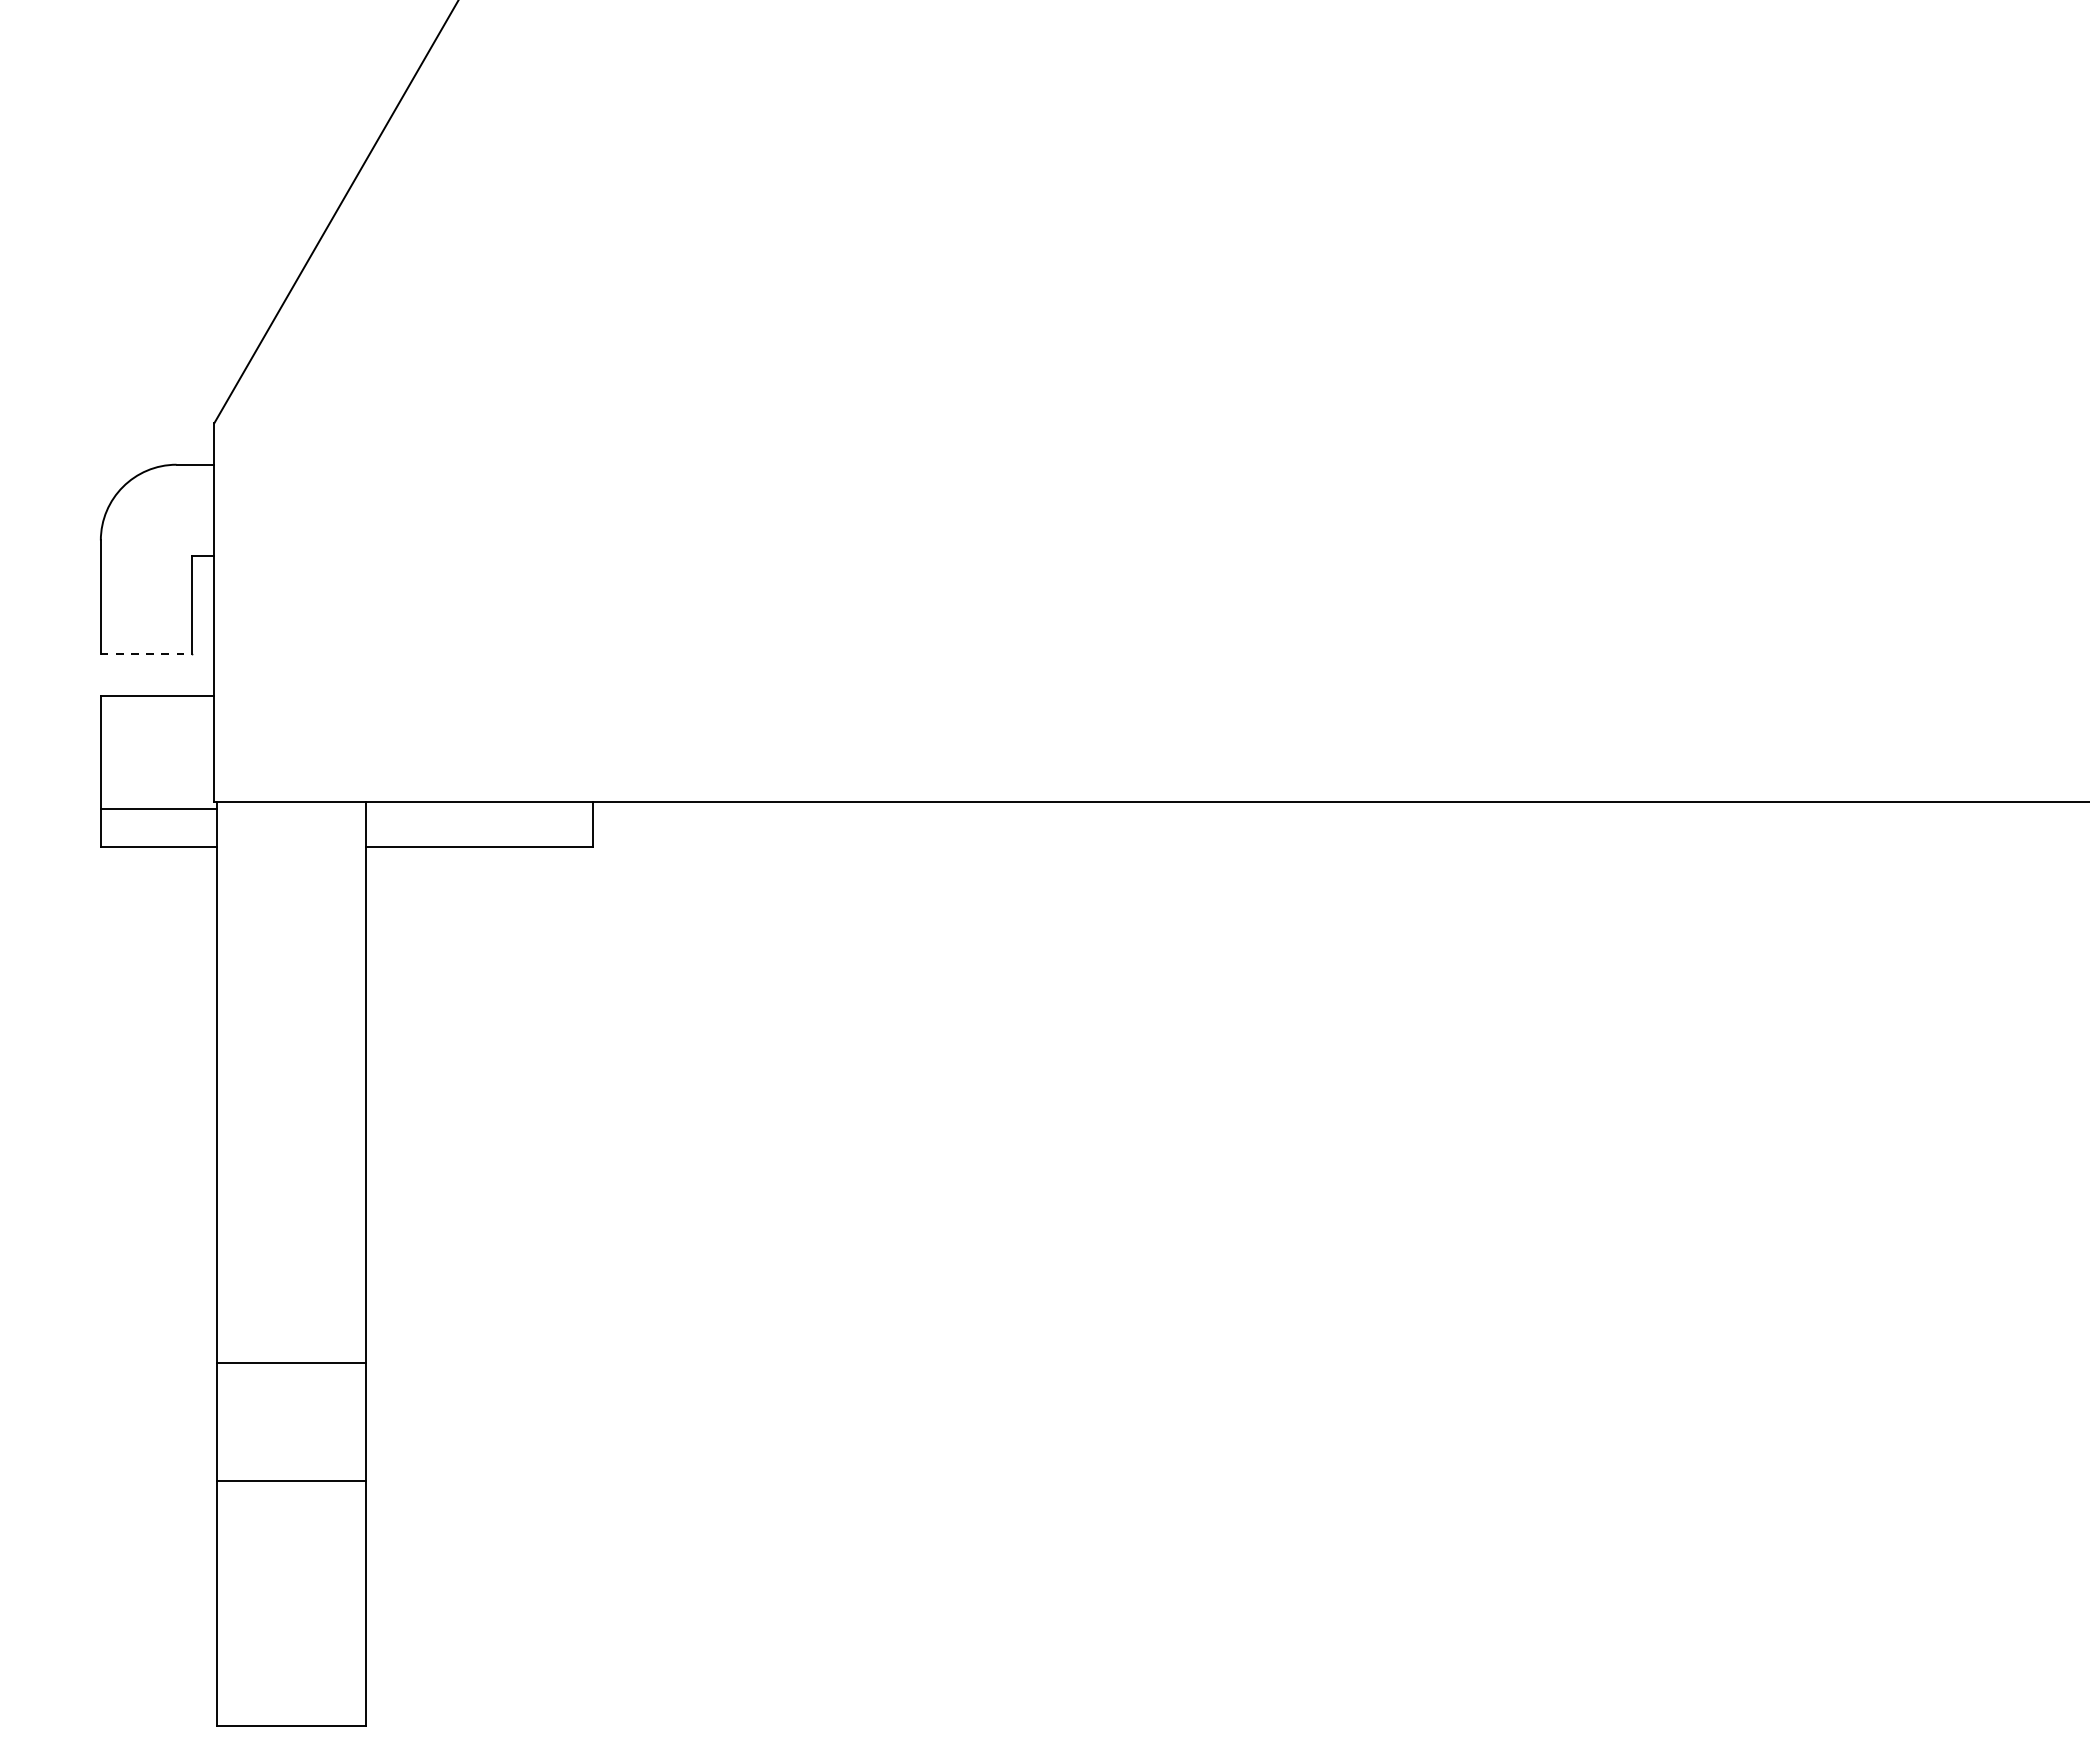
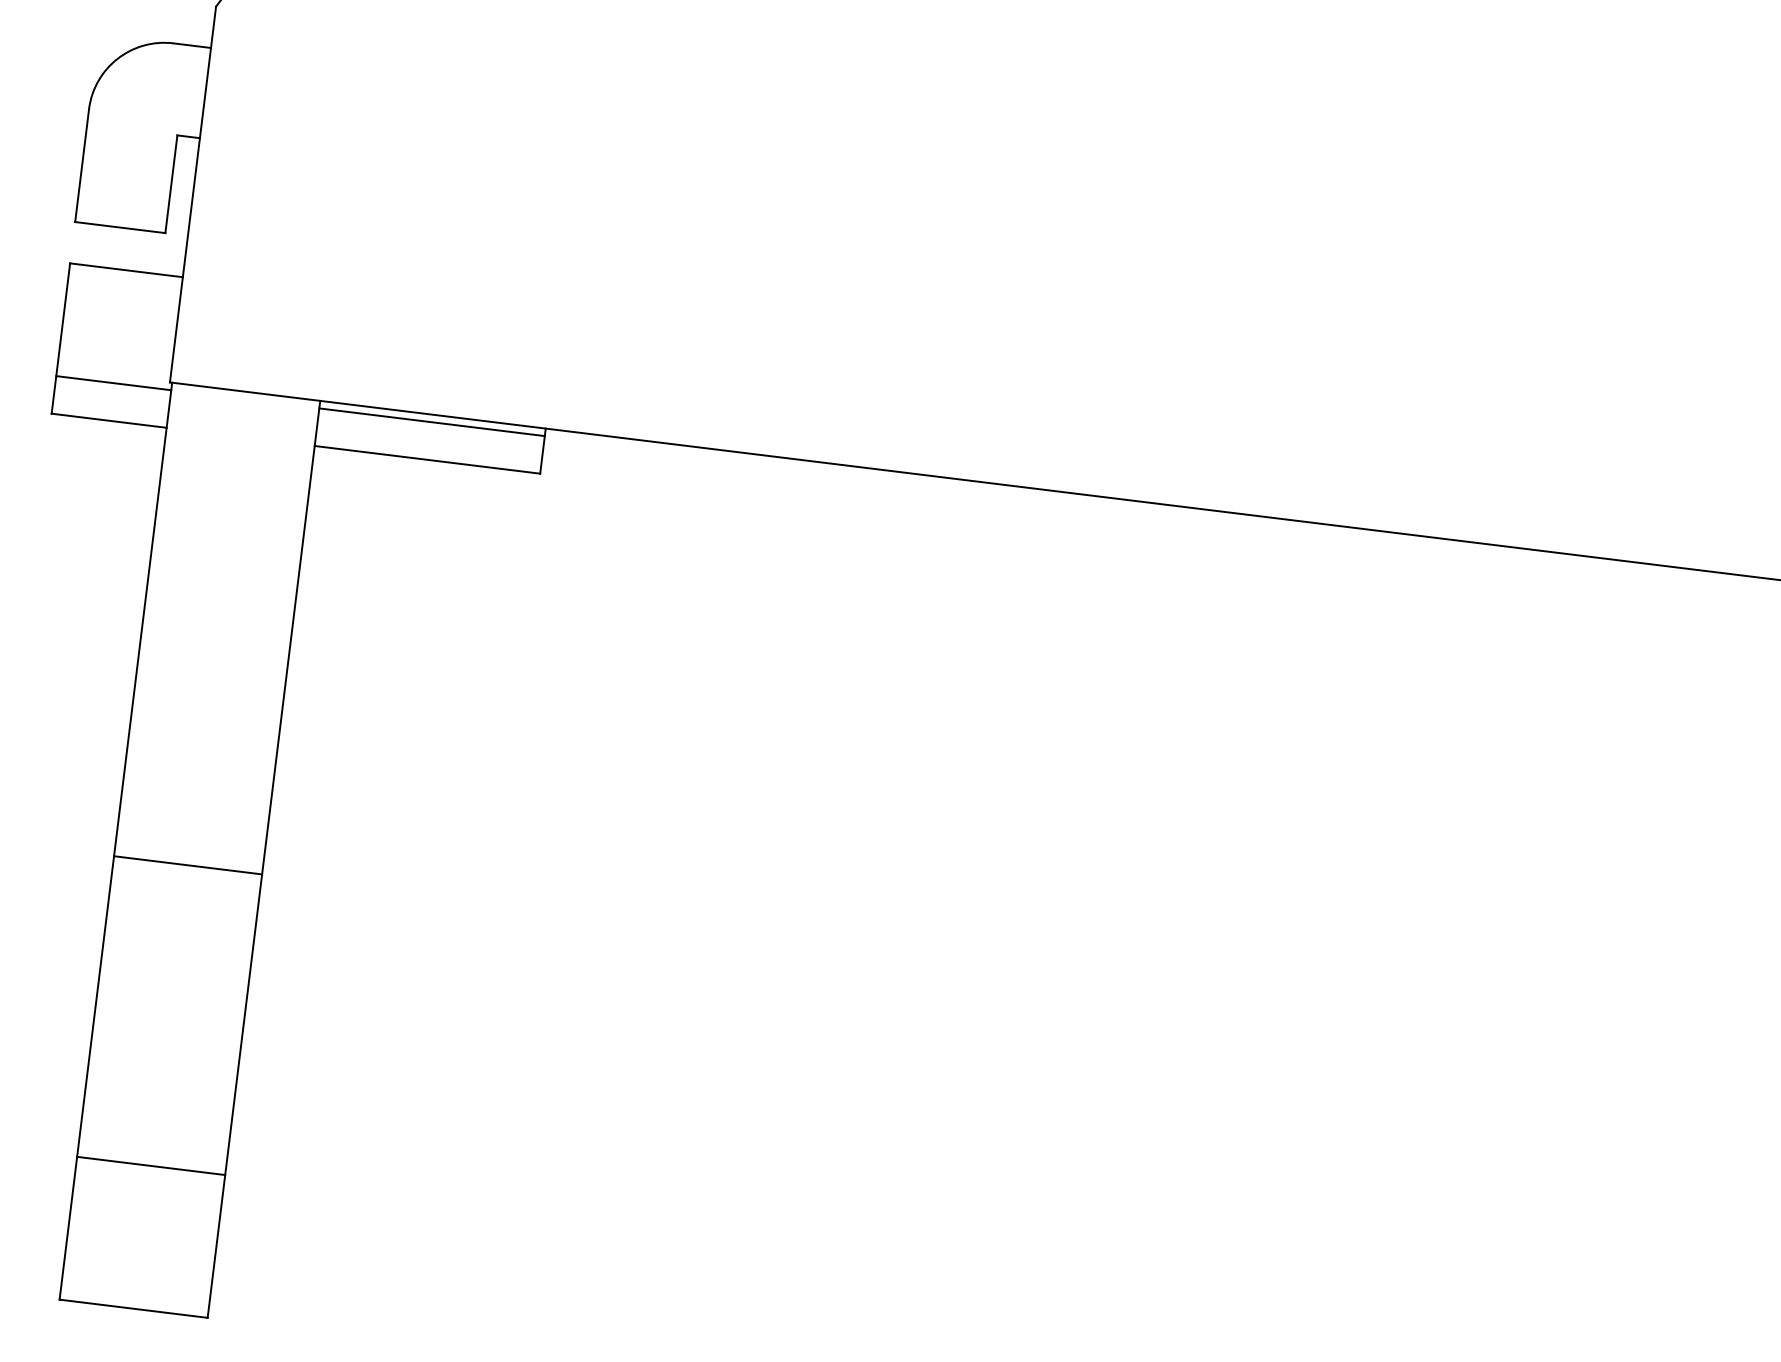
line: (146, 654) -> (120, 228), dashed -> solid
line: (479, 809) -> (432, 422), added
line: (290, 1362) -> (187, 864), moved
line: (290, 1480) -> (150, 1165), moved

